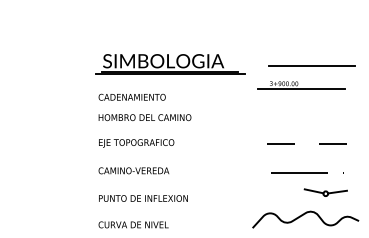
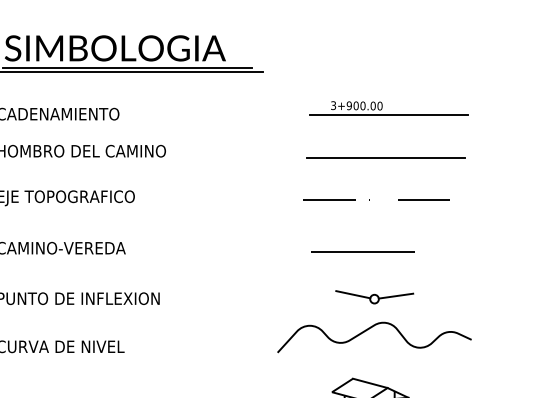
line: (311, 65) -> (384, 156), moved
part: (301, 85) -> (388, 109), moved
part: (325, 192) -> (374, 296), moved

